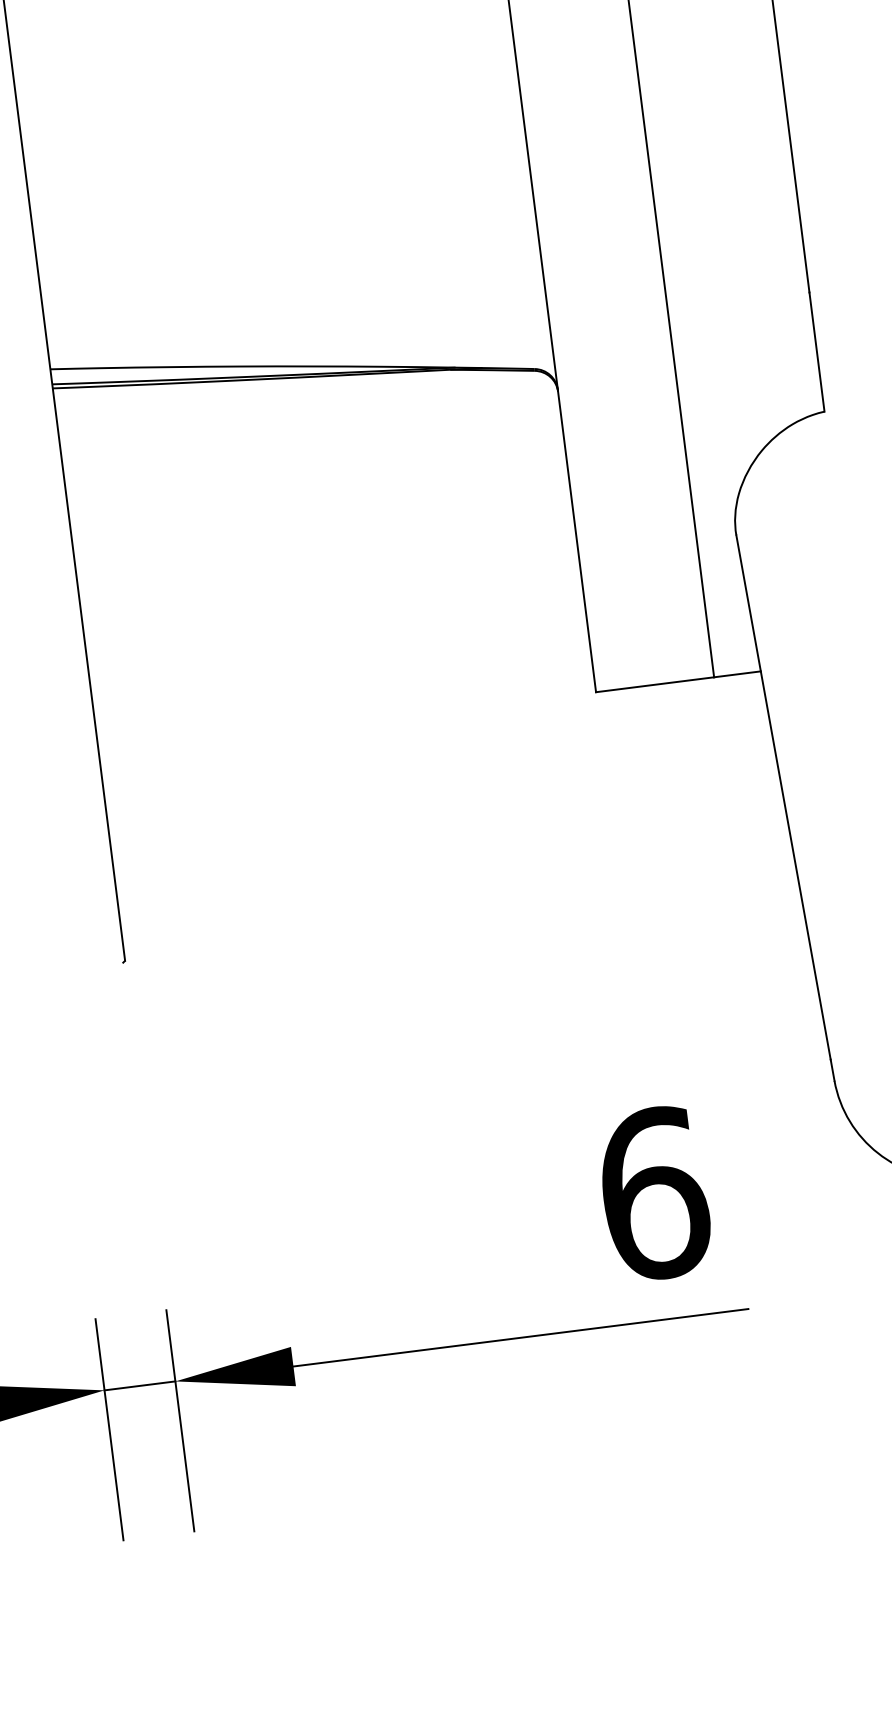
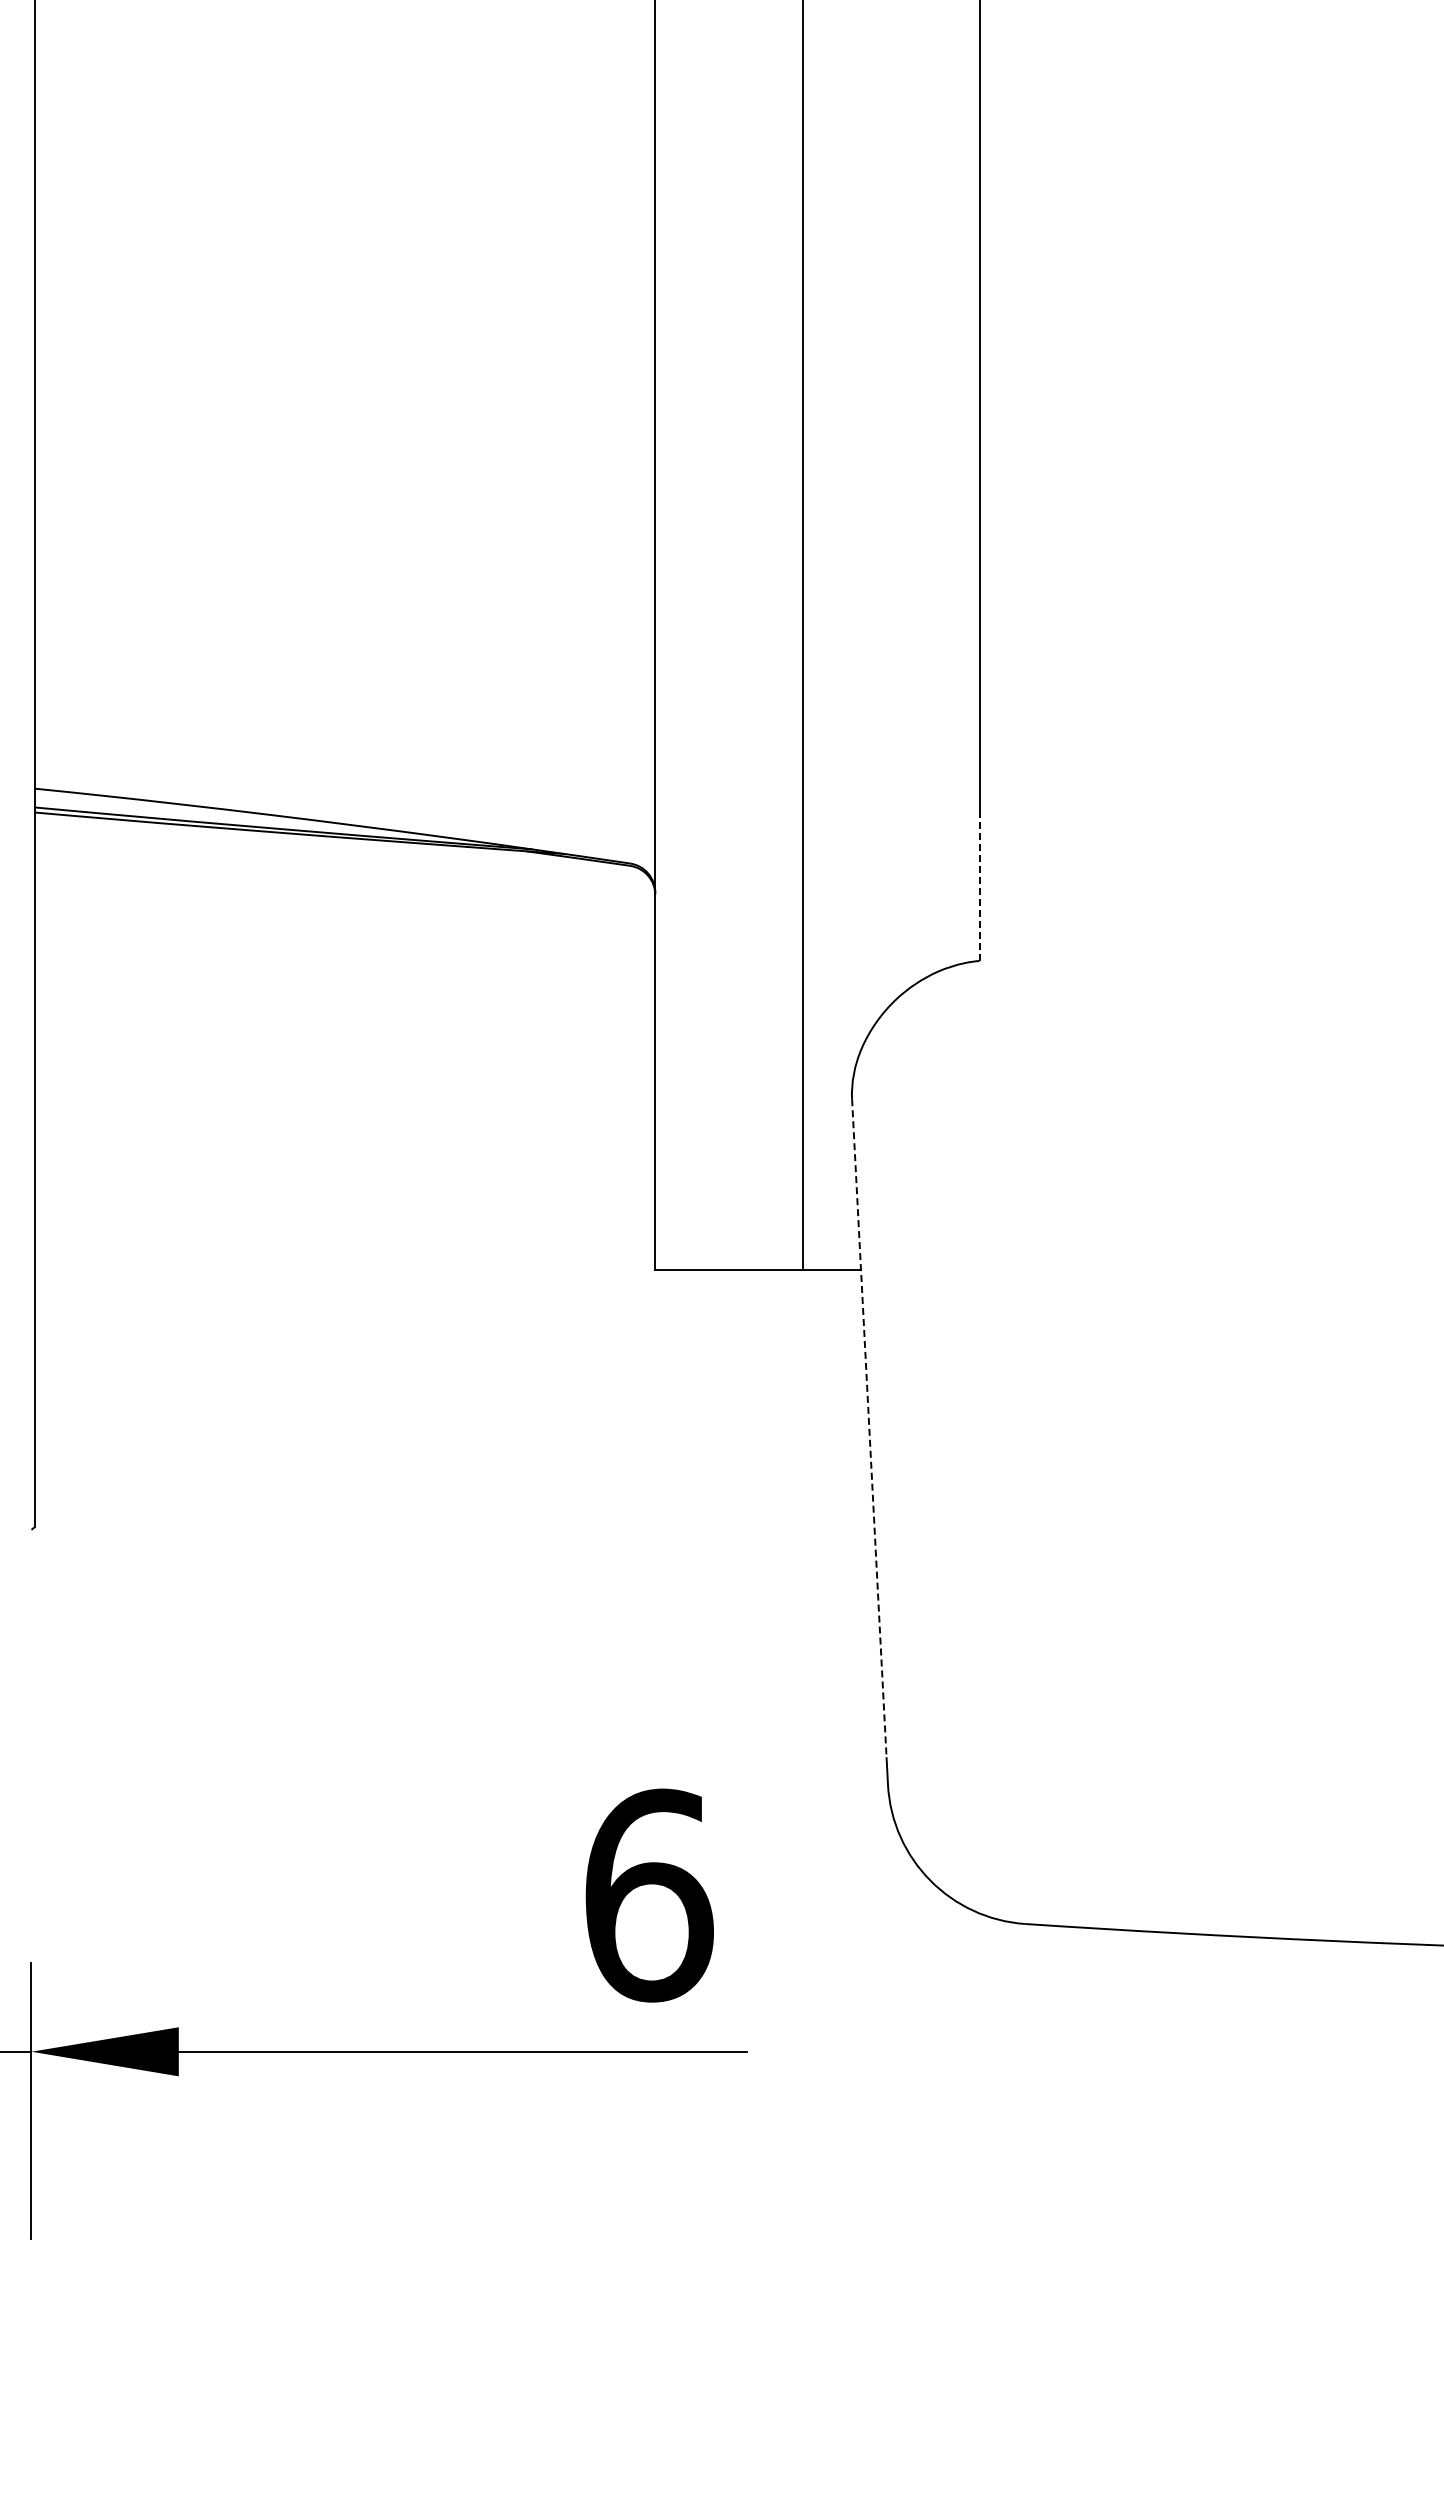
line: (816, 352) -> (979, 886), solid -> dashed
line: (783, 797) -> (869, 1428), solid -> dashed

